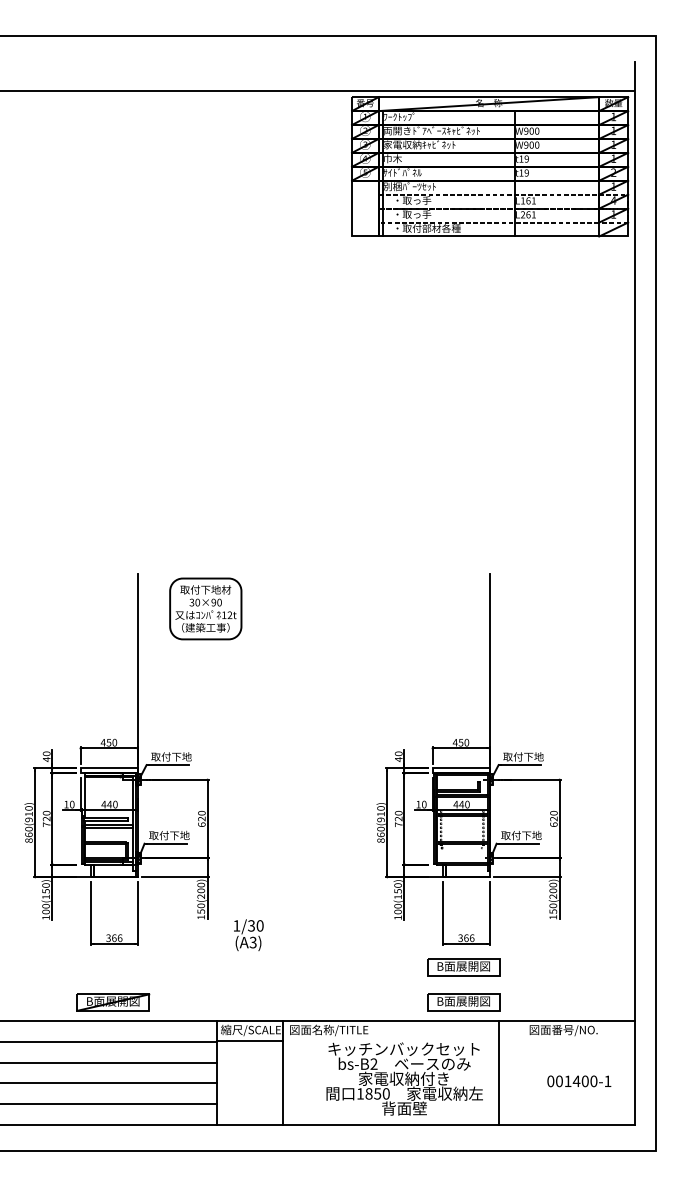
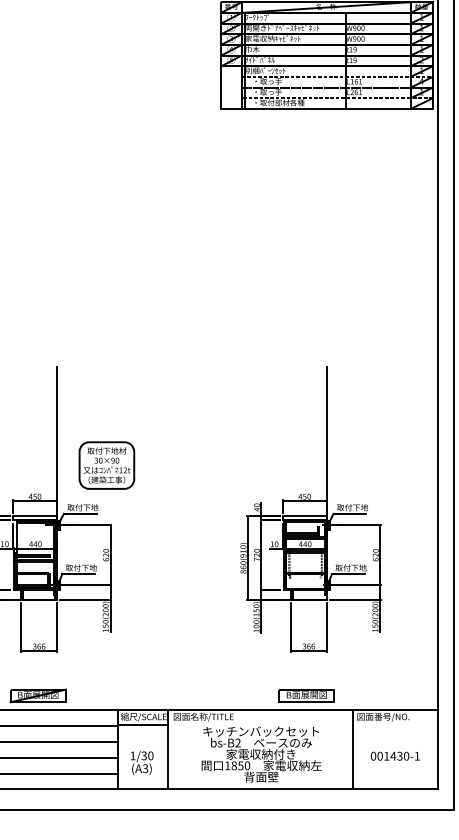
part: (205, 608) -> (106, 465), moved
text: (248, 935) -> (141, 763), moved
part: (463, 967) -> (306, 669), removed
line: (498, 1072) -> (352, 749), moved
text: (584, 1080) -> (399, 755), 001400-1 -> 001430-1

